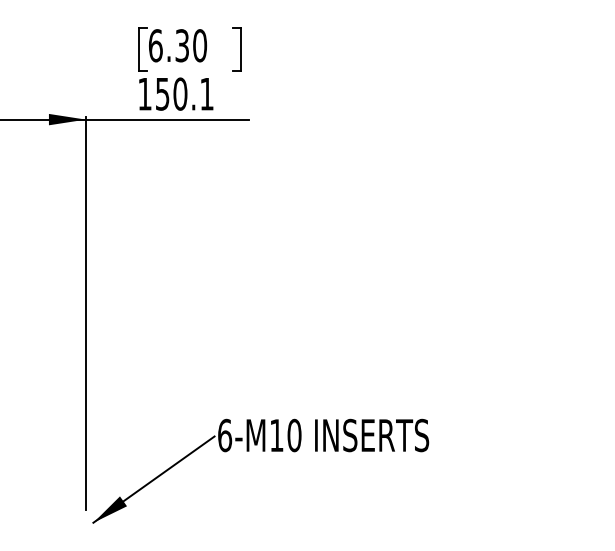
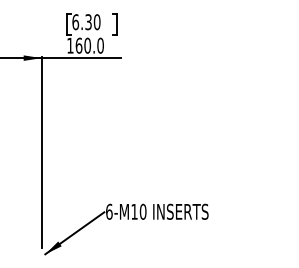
text: (184, 93) -> (89, 45), 150.1 -> 160.0

